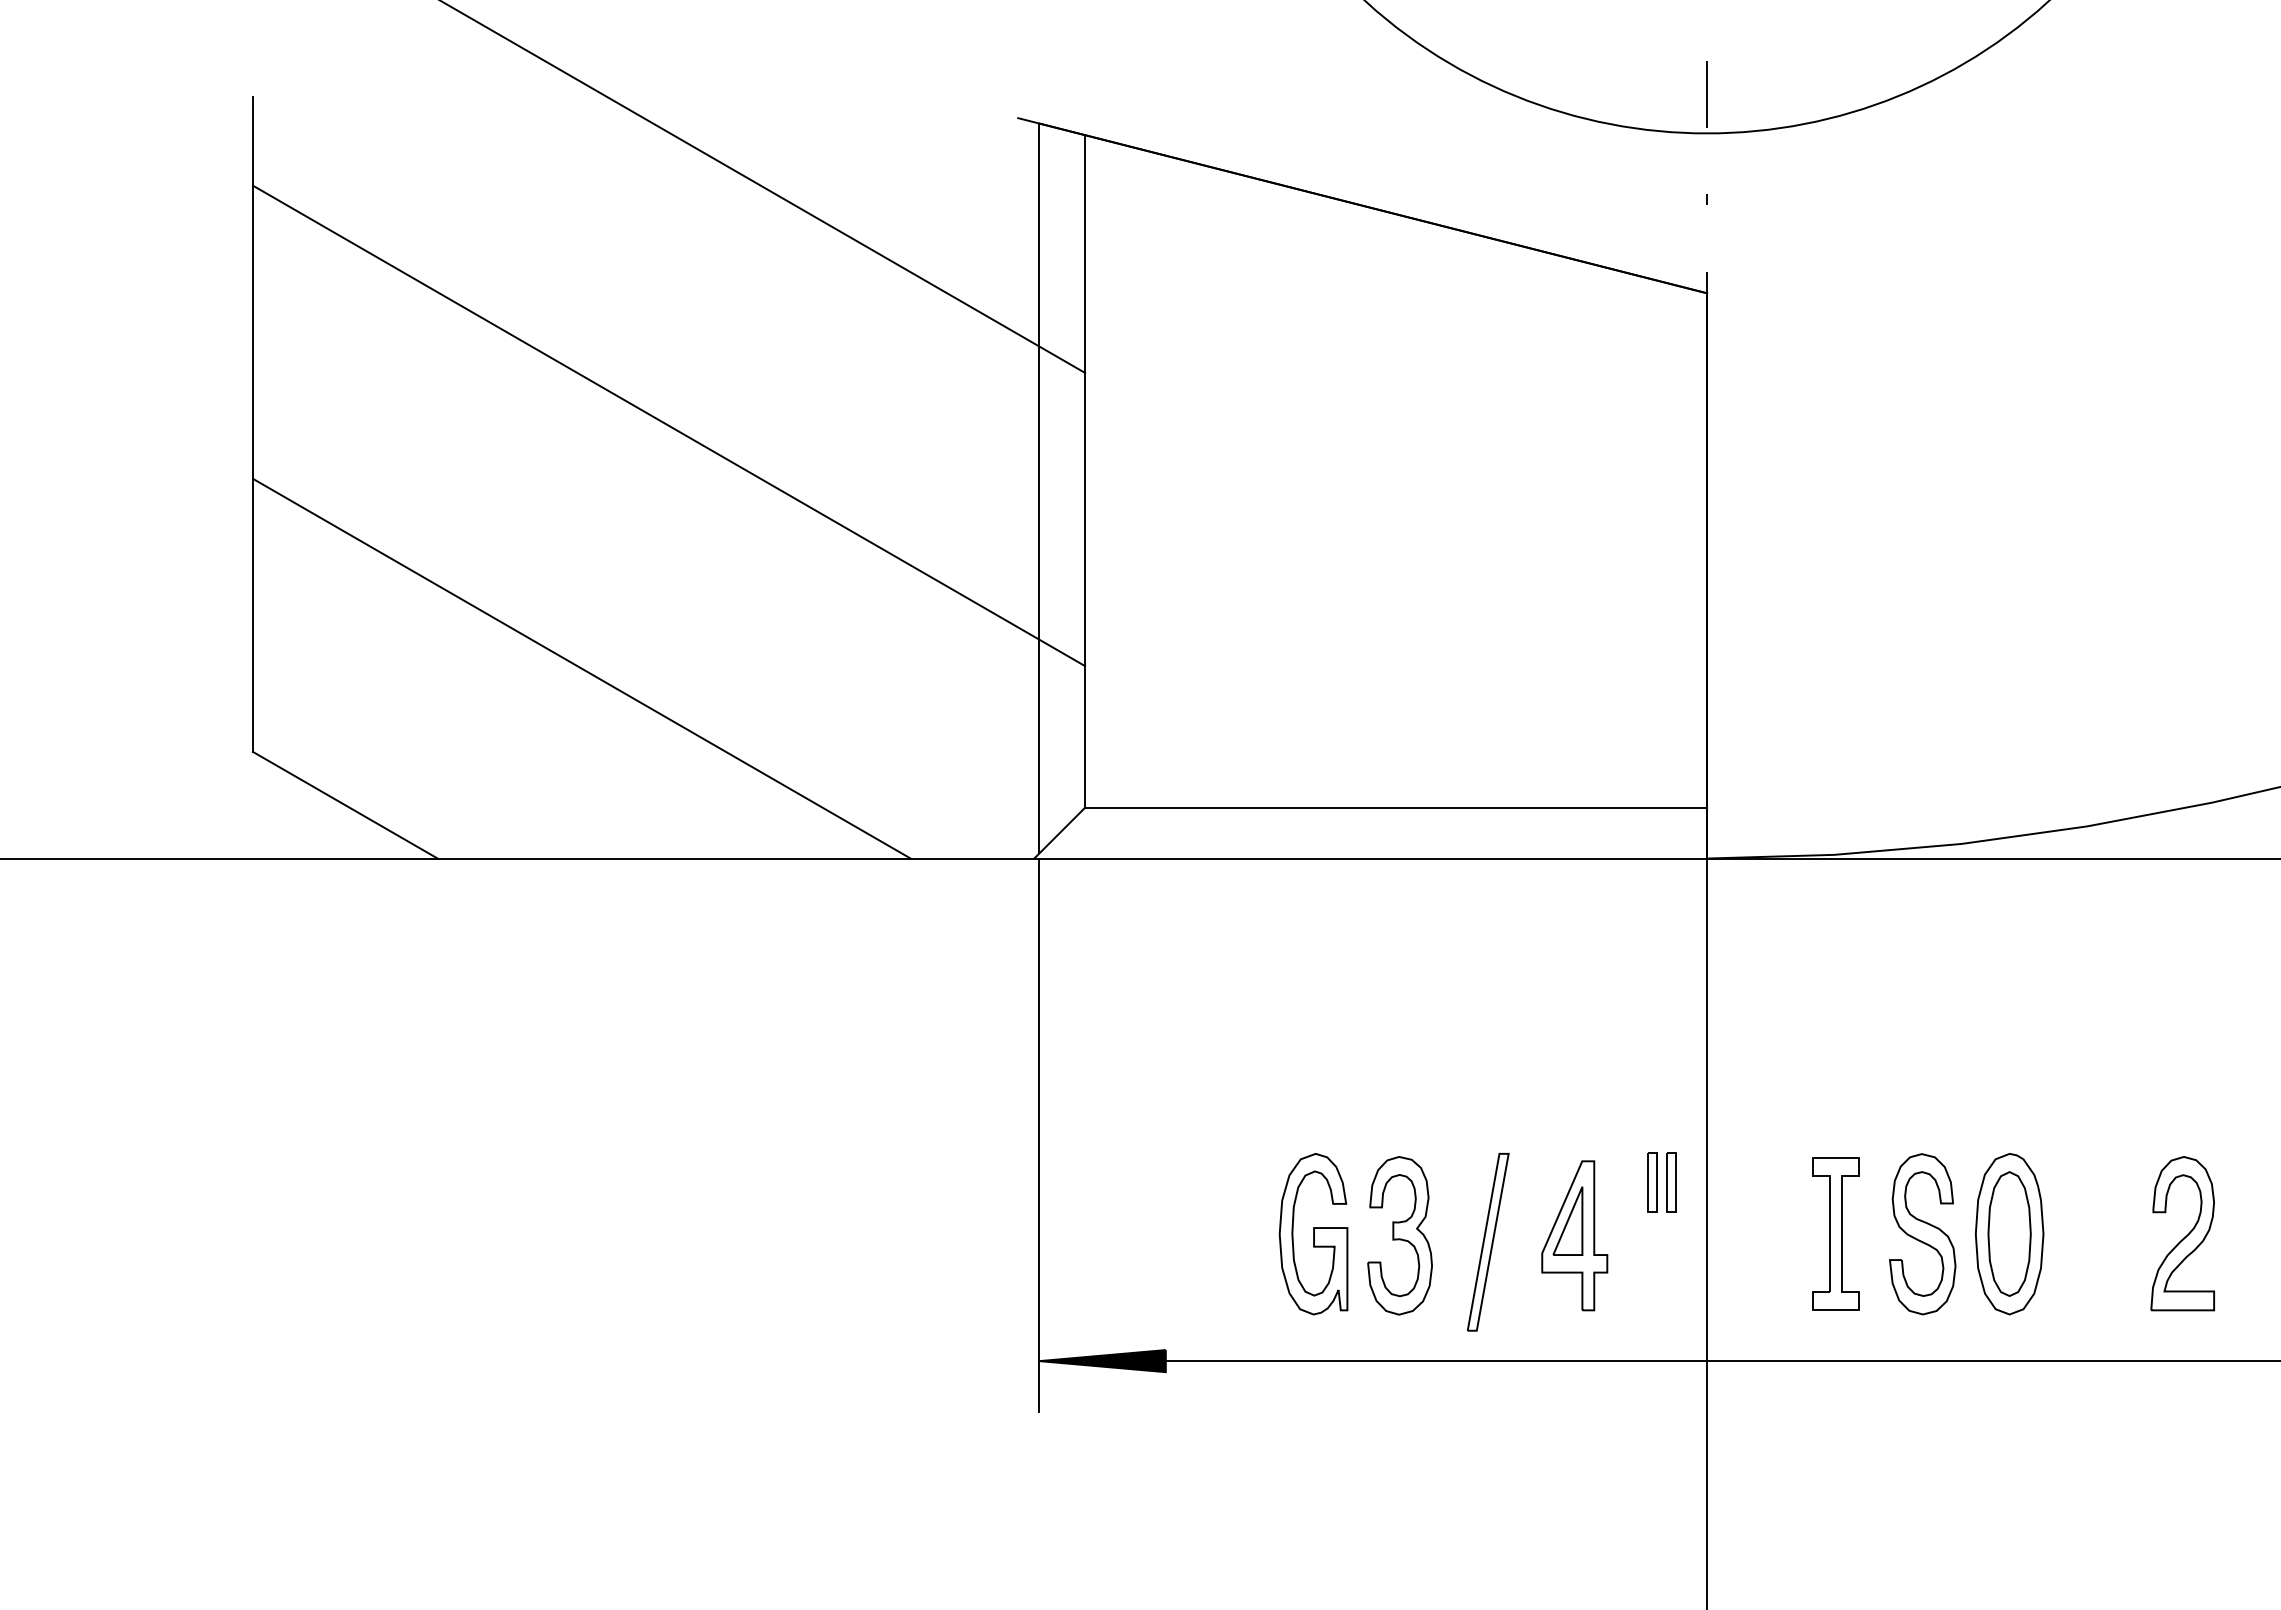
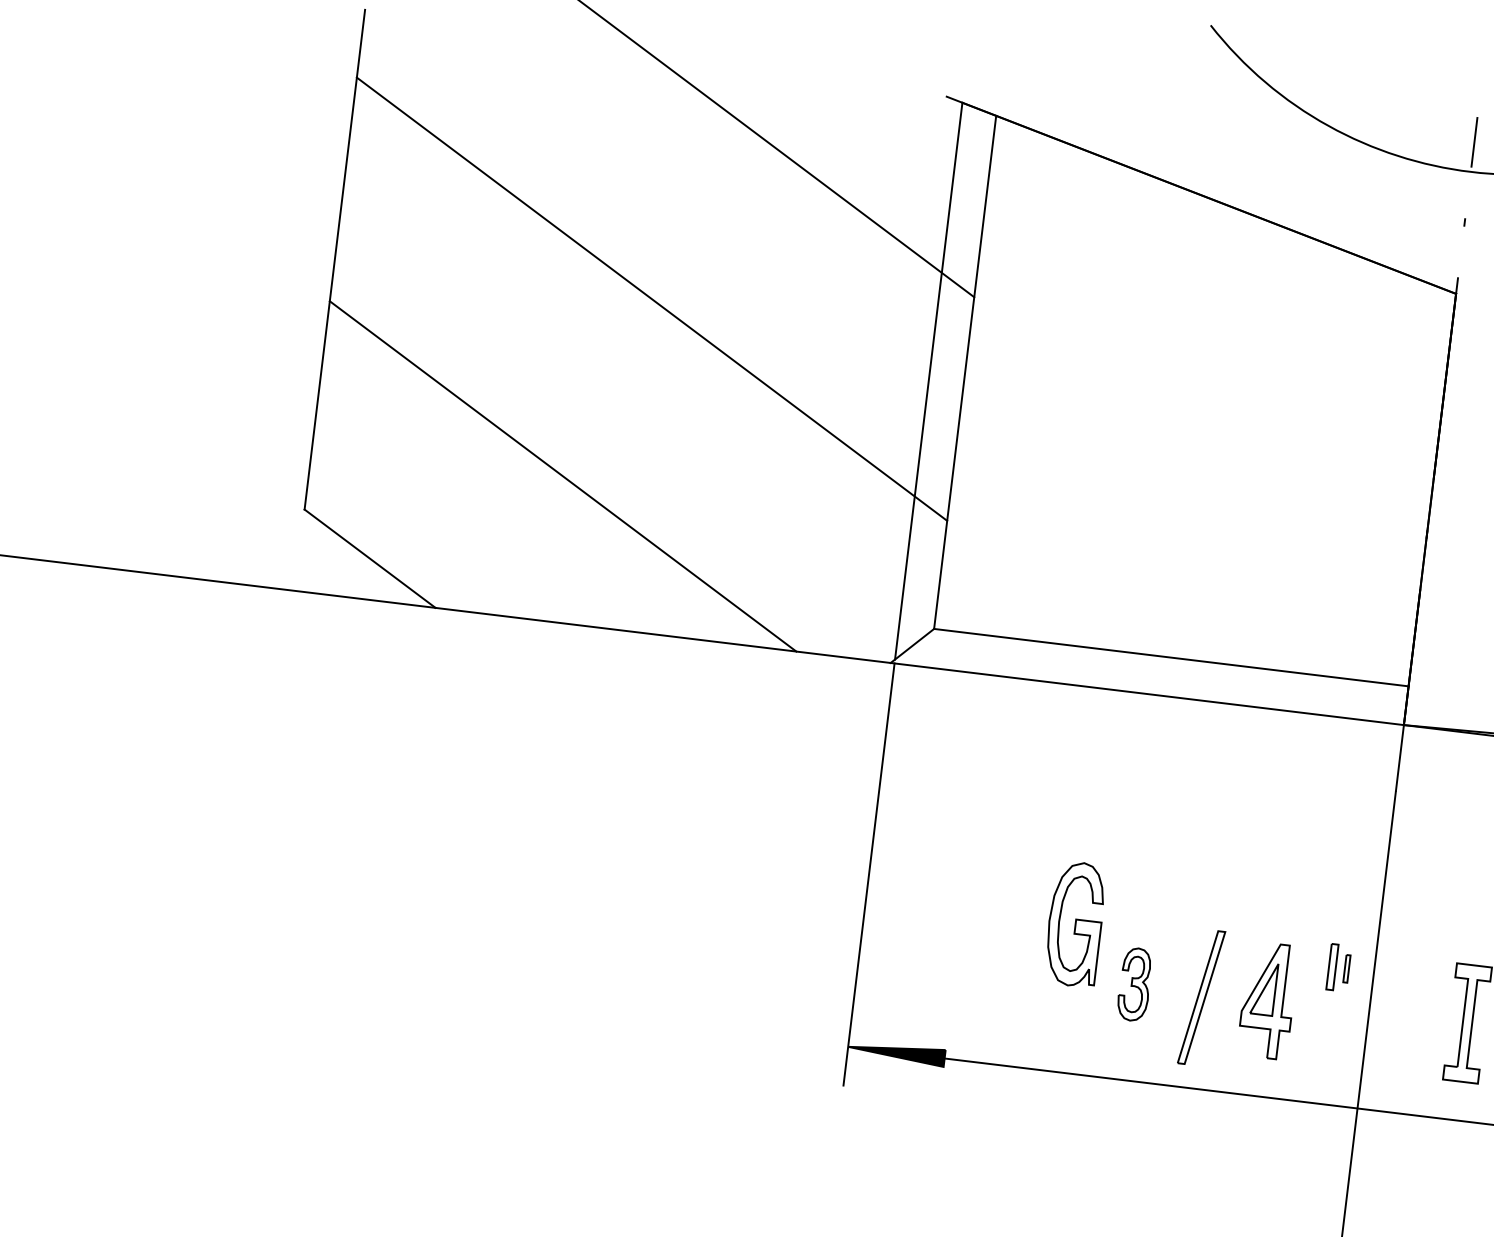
part: (1671, 1182) -> (1346, 968), size x0.6
part: (1313, 1234) -> (1075, 924), moved
part: (1399, 1235) -> (1134, 984), size x0.6

